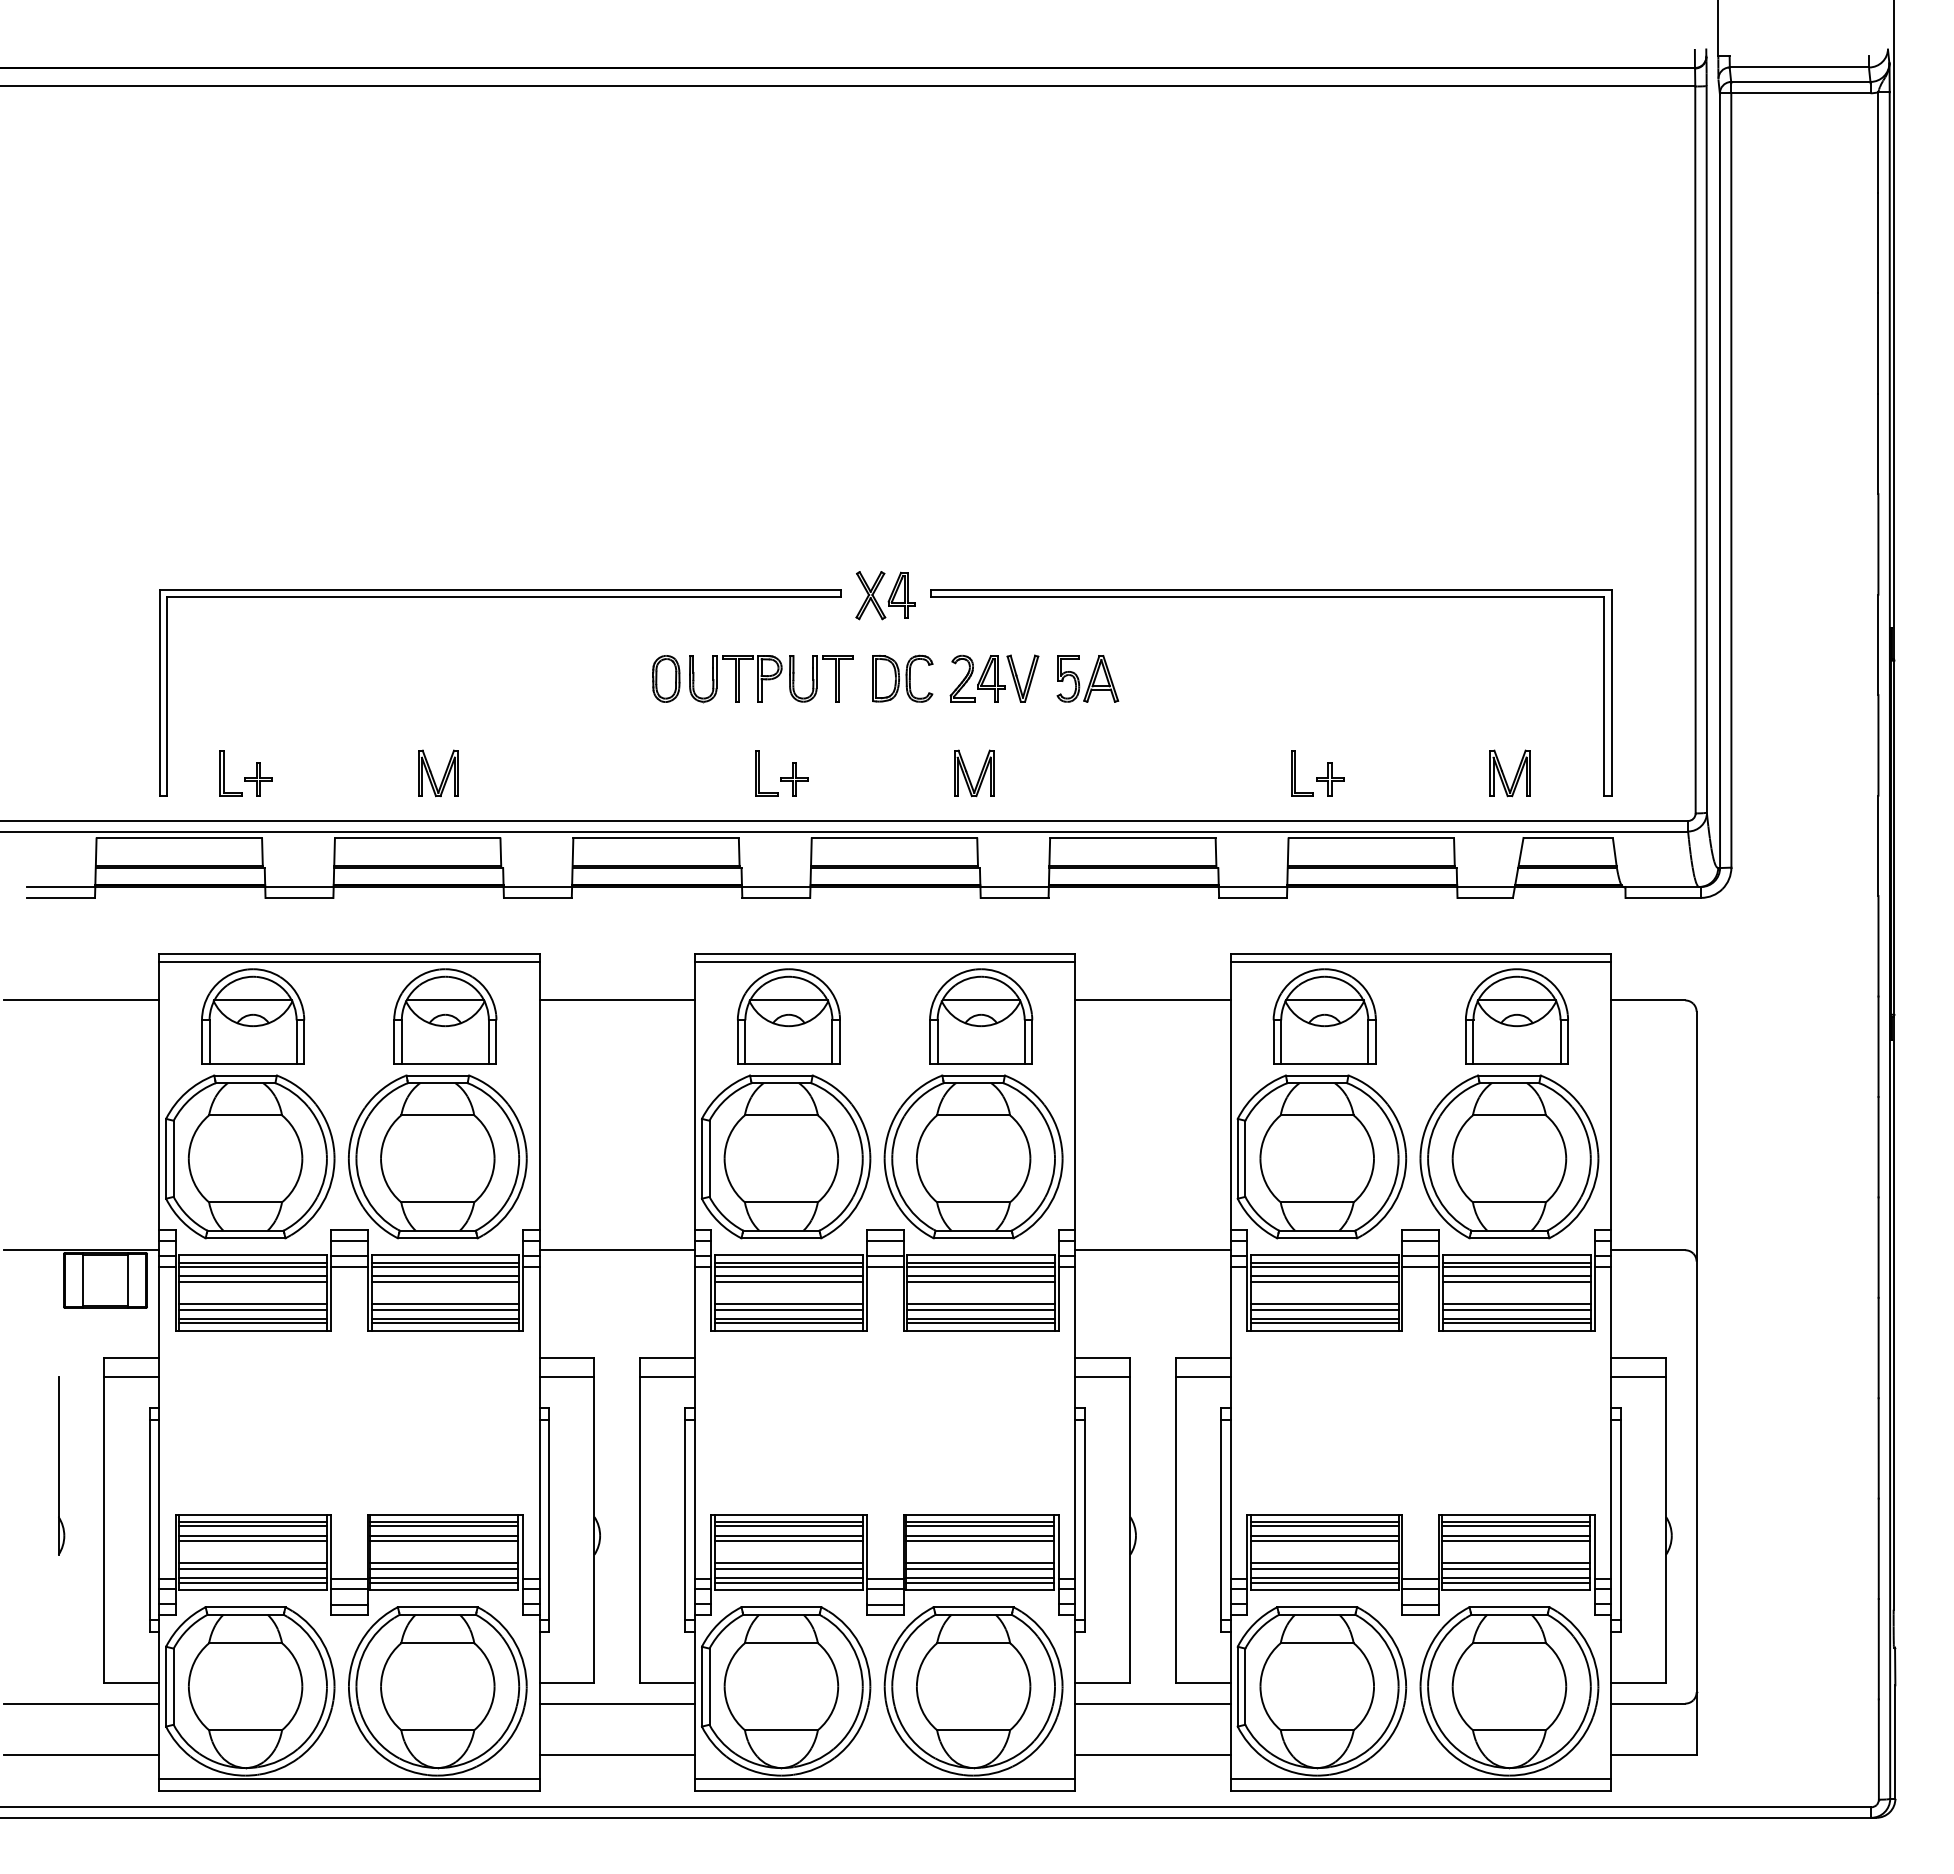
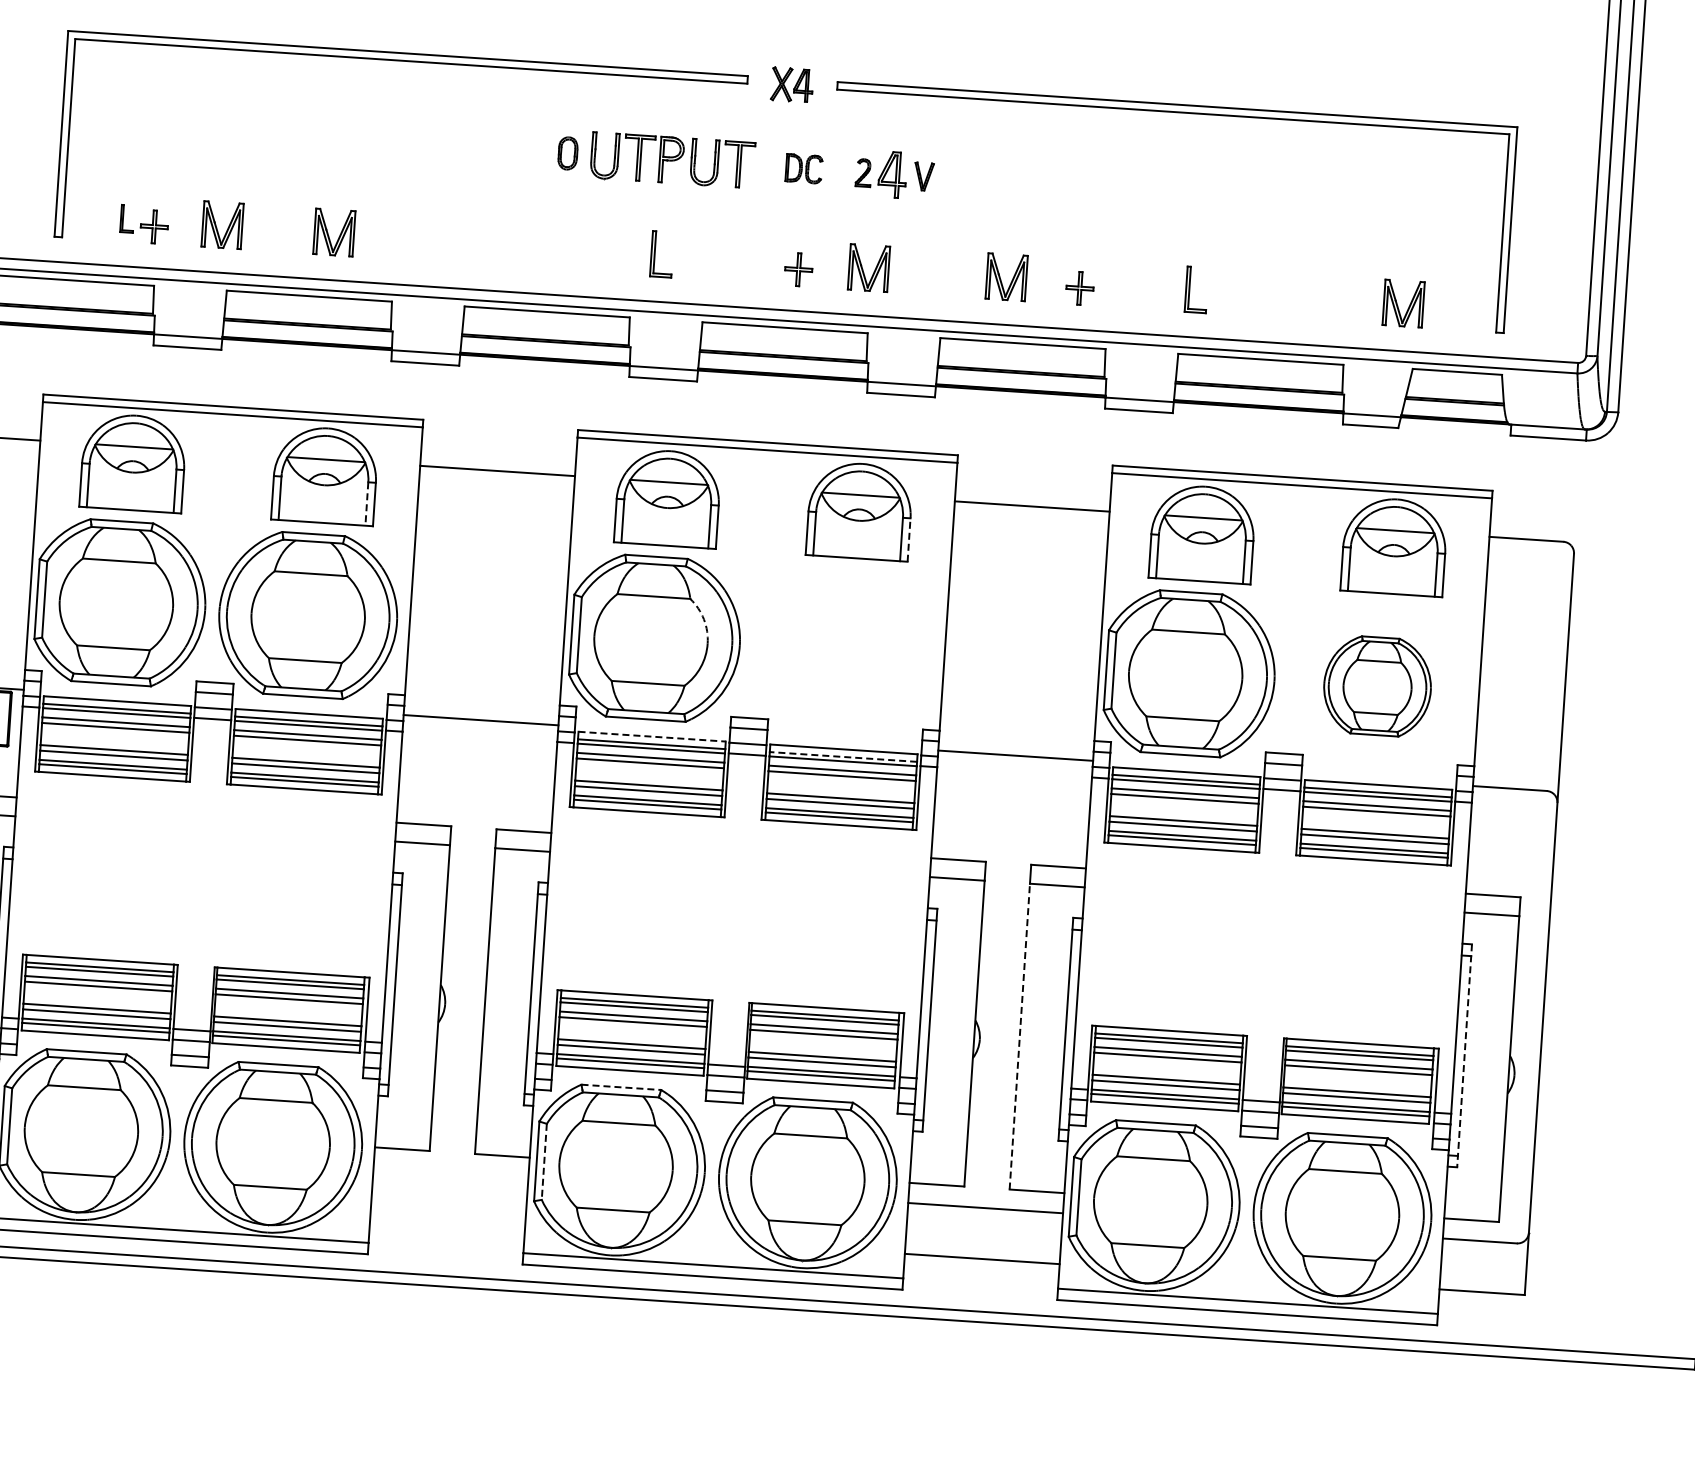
part: (885, 595) -> (792, 84), size x0.7
part: (666, 678) -> (568, 153), size x0.7
part: (902, 678) -> (803, 168), size x0.6
part: (962, 678) -> (863, 172), size x0.6
part: (1022, 678) -> (923, 176), size x0.6
part: (1087, 678) -> (988, 180), removed
part: (230, 773) -> (126, 218), size x0.6
part: (326, 773) -> (222, 225), added
part: (1112, 773) -> (1006, 277), added
part: (794, 779) -> (799, 269), moved
part: (1330, 779) -> (1080, 288), moved
line: (488, 1042) -> (366, 504), solid -> dashed
line: (1032, 1042) -> (909, 540), solid -> dashed
arc: (832, 1134) -> (703, 619), solid -> dashed
part: (973, 1156) -> (842, 650), removed
part: (1509, 1156) -> (1377, 685), size x0.6
line: (788, 1255) -> (651, 736), solid -> dashed
line: (981, 1262) -> (843, 756), solid -> dashed
line: (1620, 1519) -> (1464, 1055), solid -> dashed
line: (1175, 1529) -> (1019, 1035), solid -> dashed
line: (781, 1607) -> (621, 1087), solid -> dashed
line: (709, 1687) -> (544, 1162), solid -> dashed
line: (616, 1703) -> (450, 1172), removed
line: (616, 1754) -> (447, 1223), removed

